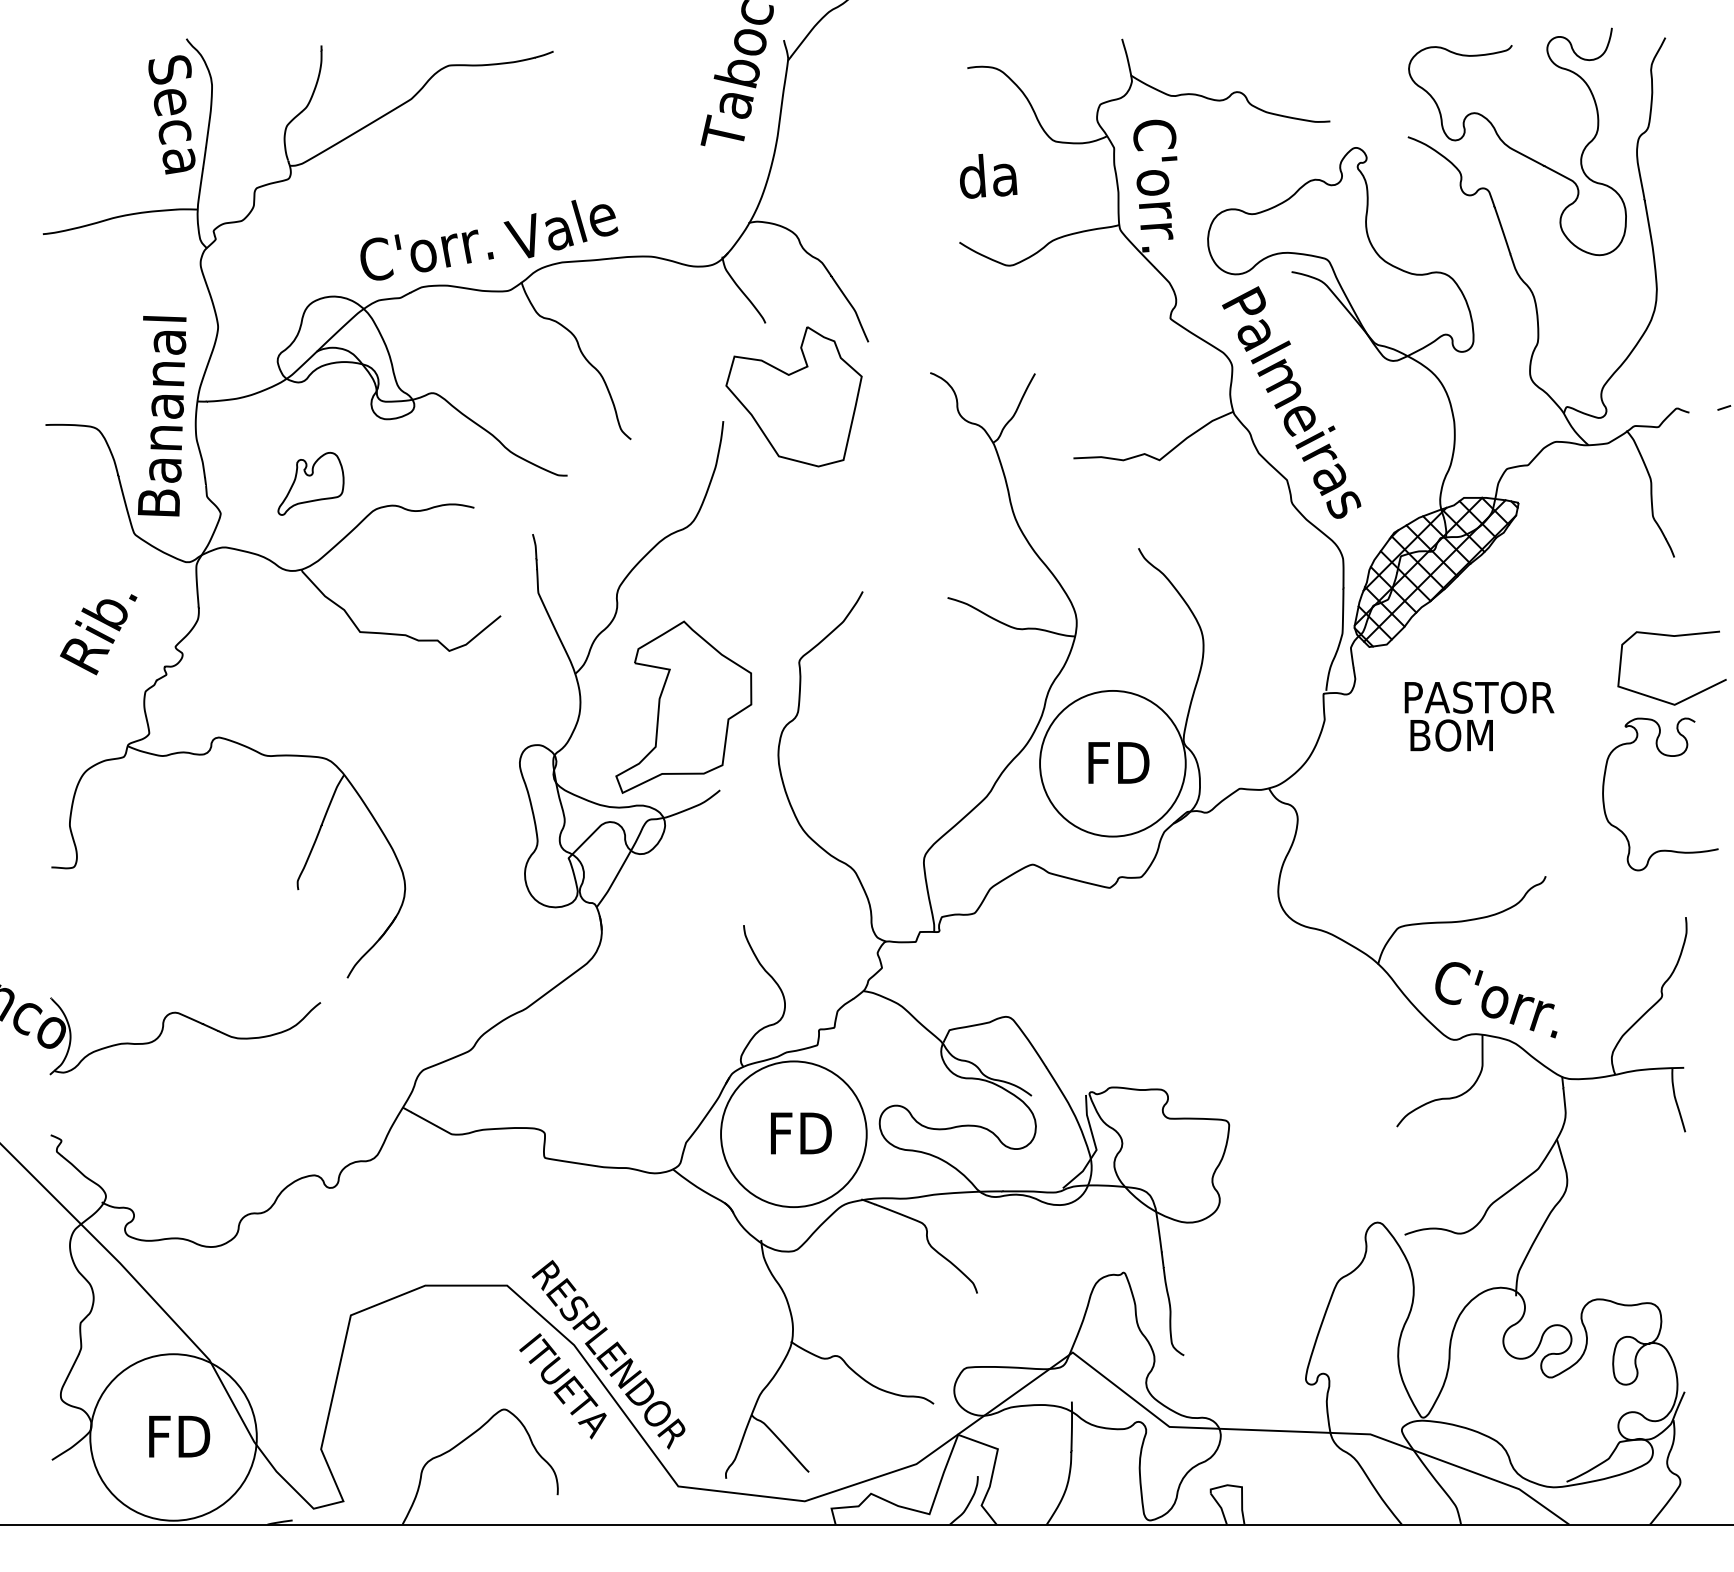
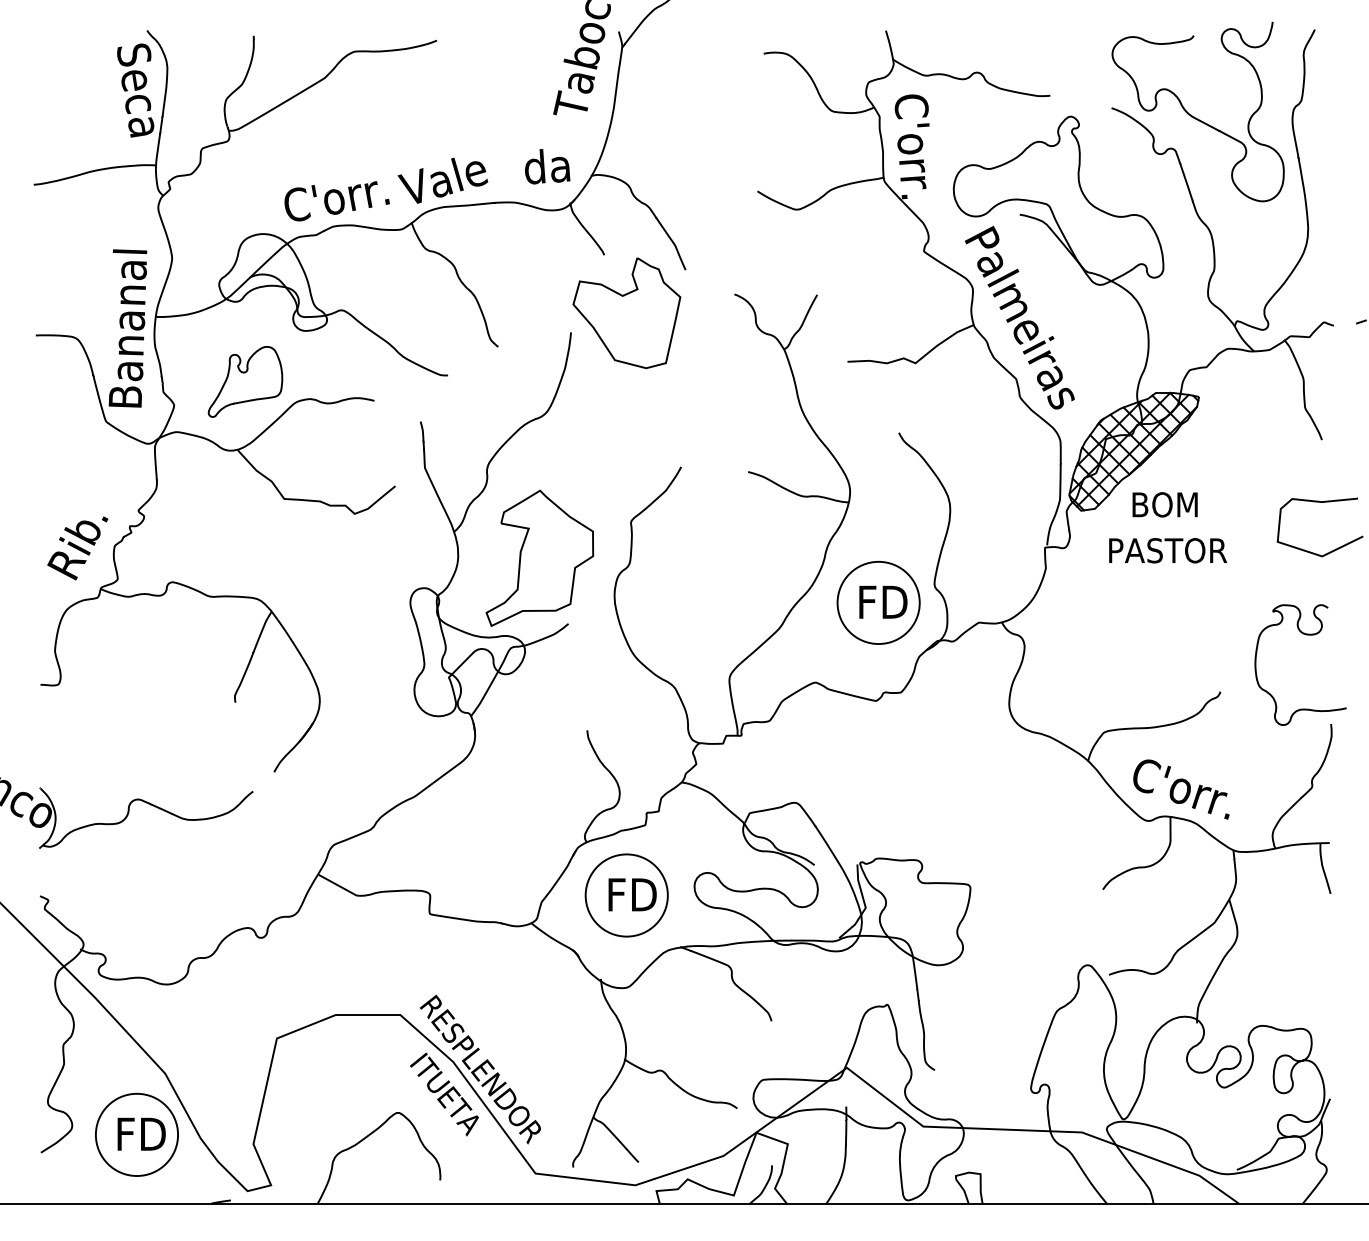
text: (988, 175) -> (547, 166), moved
part: (310, 483) -> (245, 381), size x1.43
text: (98, 634) -> (77, 548), moved
text: (1451, 735) -> (1164, 504), moved
curve: (1666, 756) -> (1305, 635), moved
circle: (1112, 763) -> (878, 602), size x0.71
circle: (793, 1134) -> (626, 895), size x0.71
circle: (173, 1437) -> (136, 1134), size x0.62

